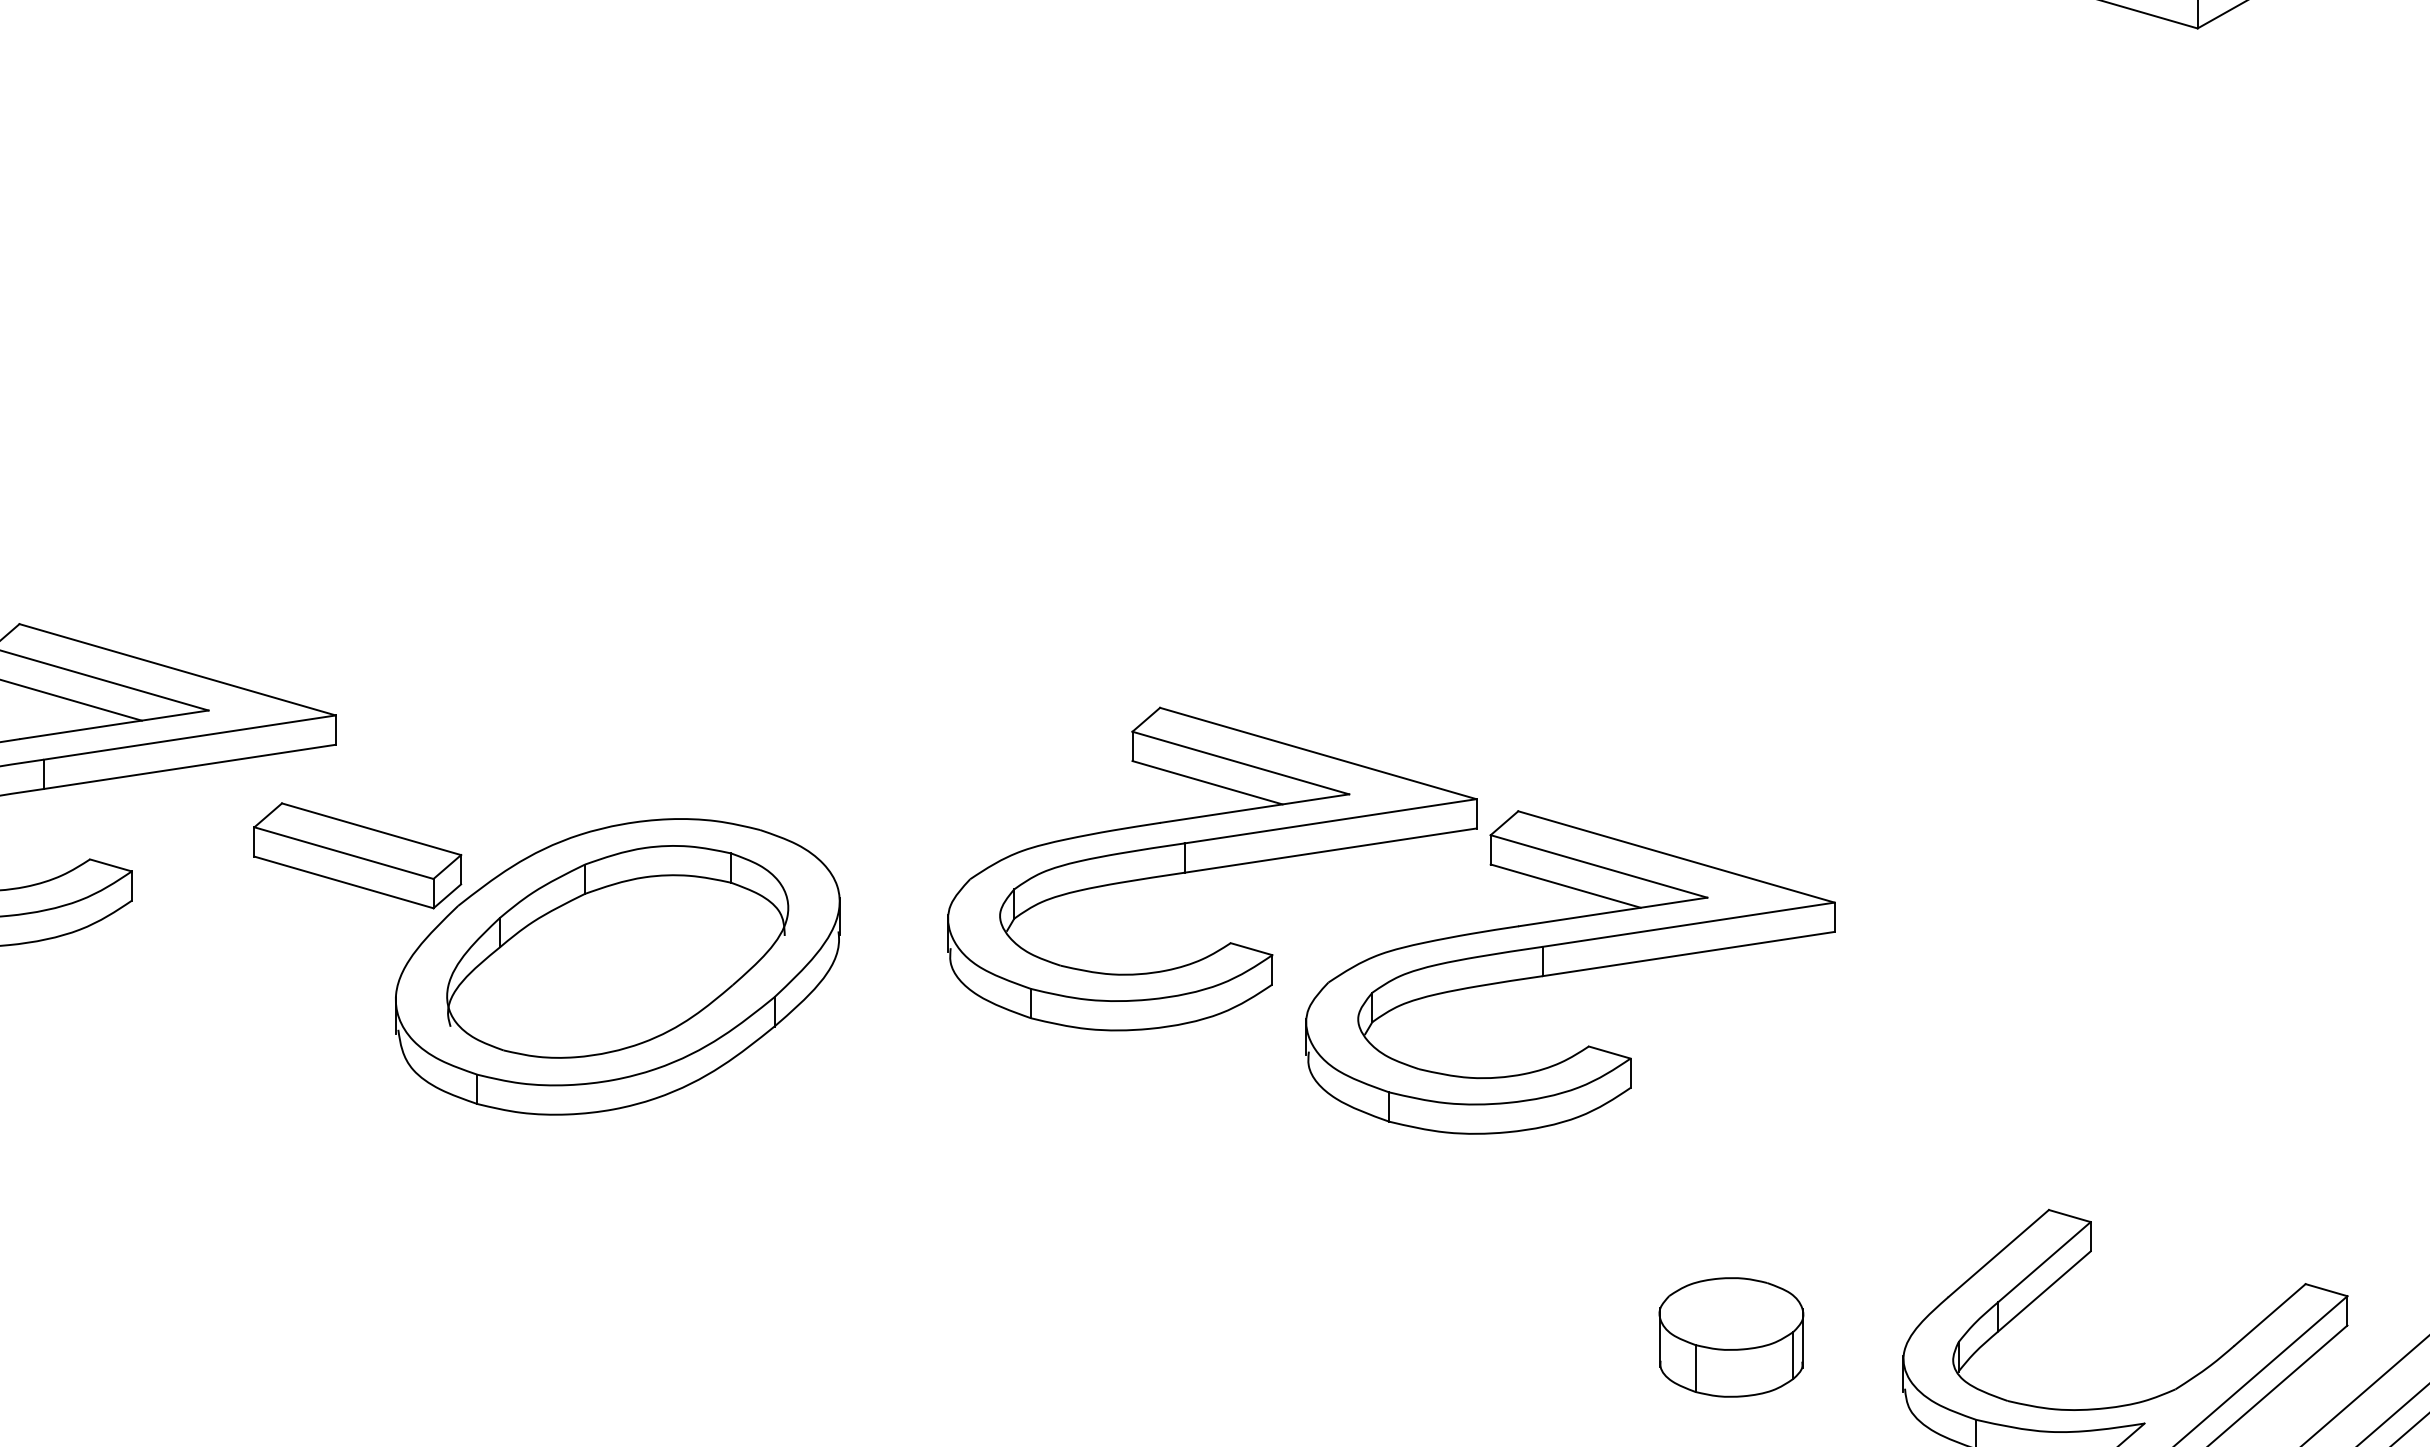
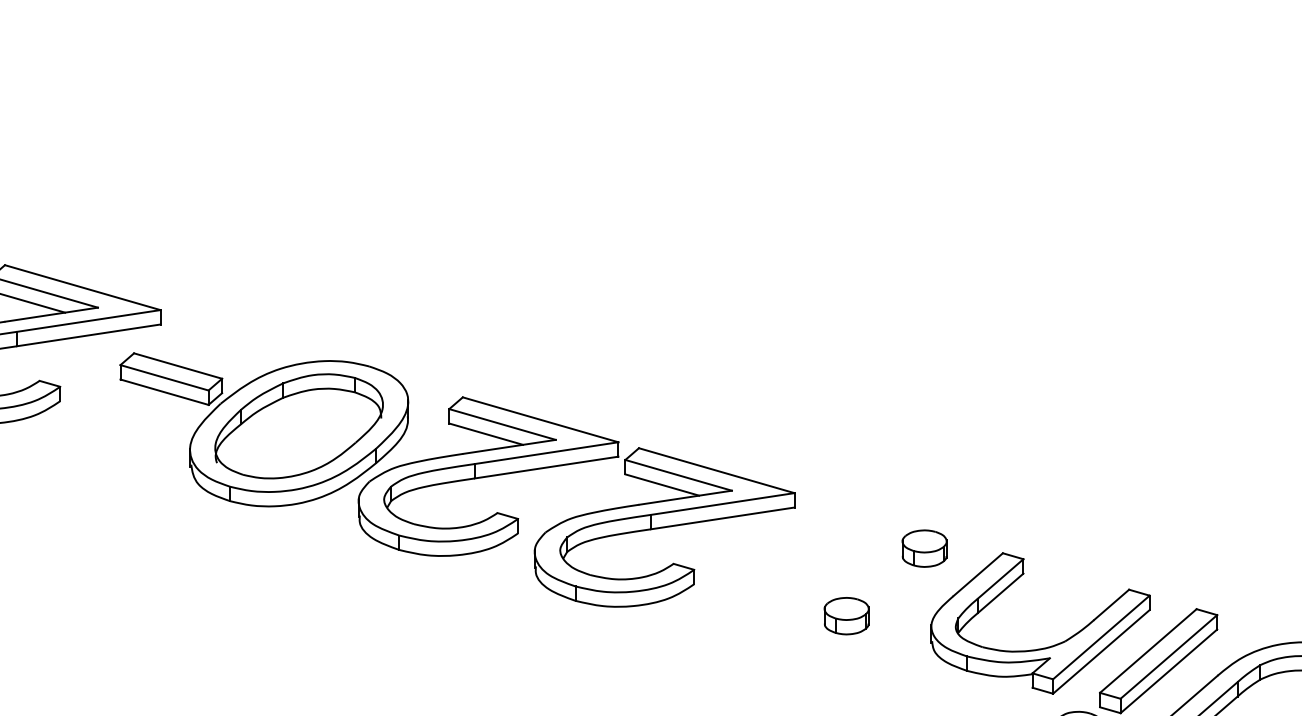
part: (1399, 946) -> (580, 514), moved
part: (1889, 1200) -> (924, 548), added
part: (1730, 1338) -> (846, 616), size x0.62

